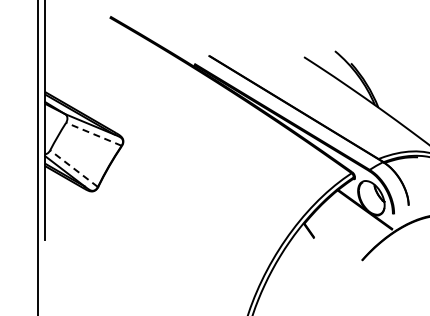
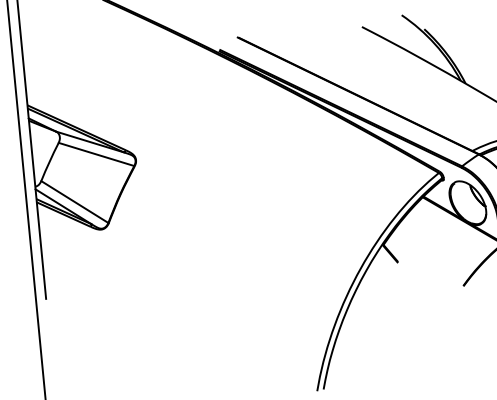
line: (93, 134) -> (96, 154), dashed -> solid
line: (73, 168) -> (74, 201), dashed -> solid

